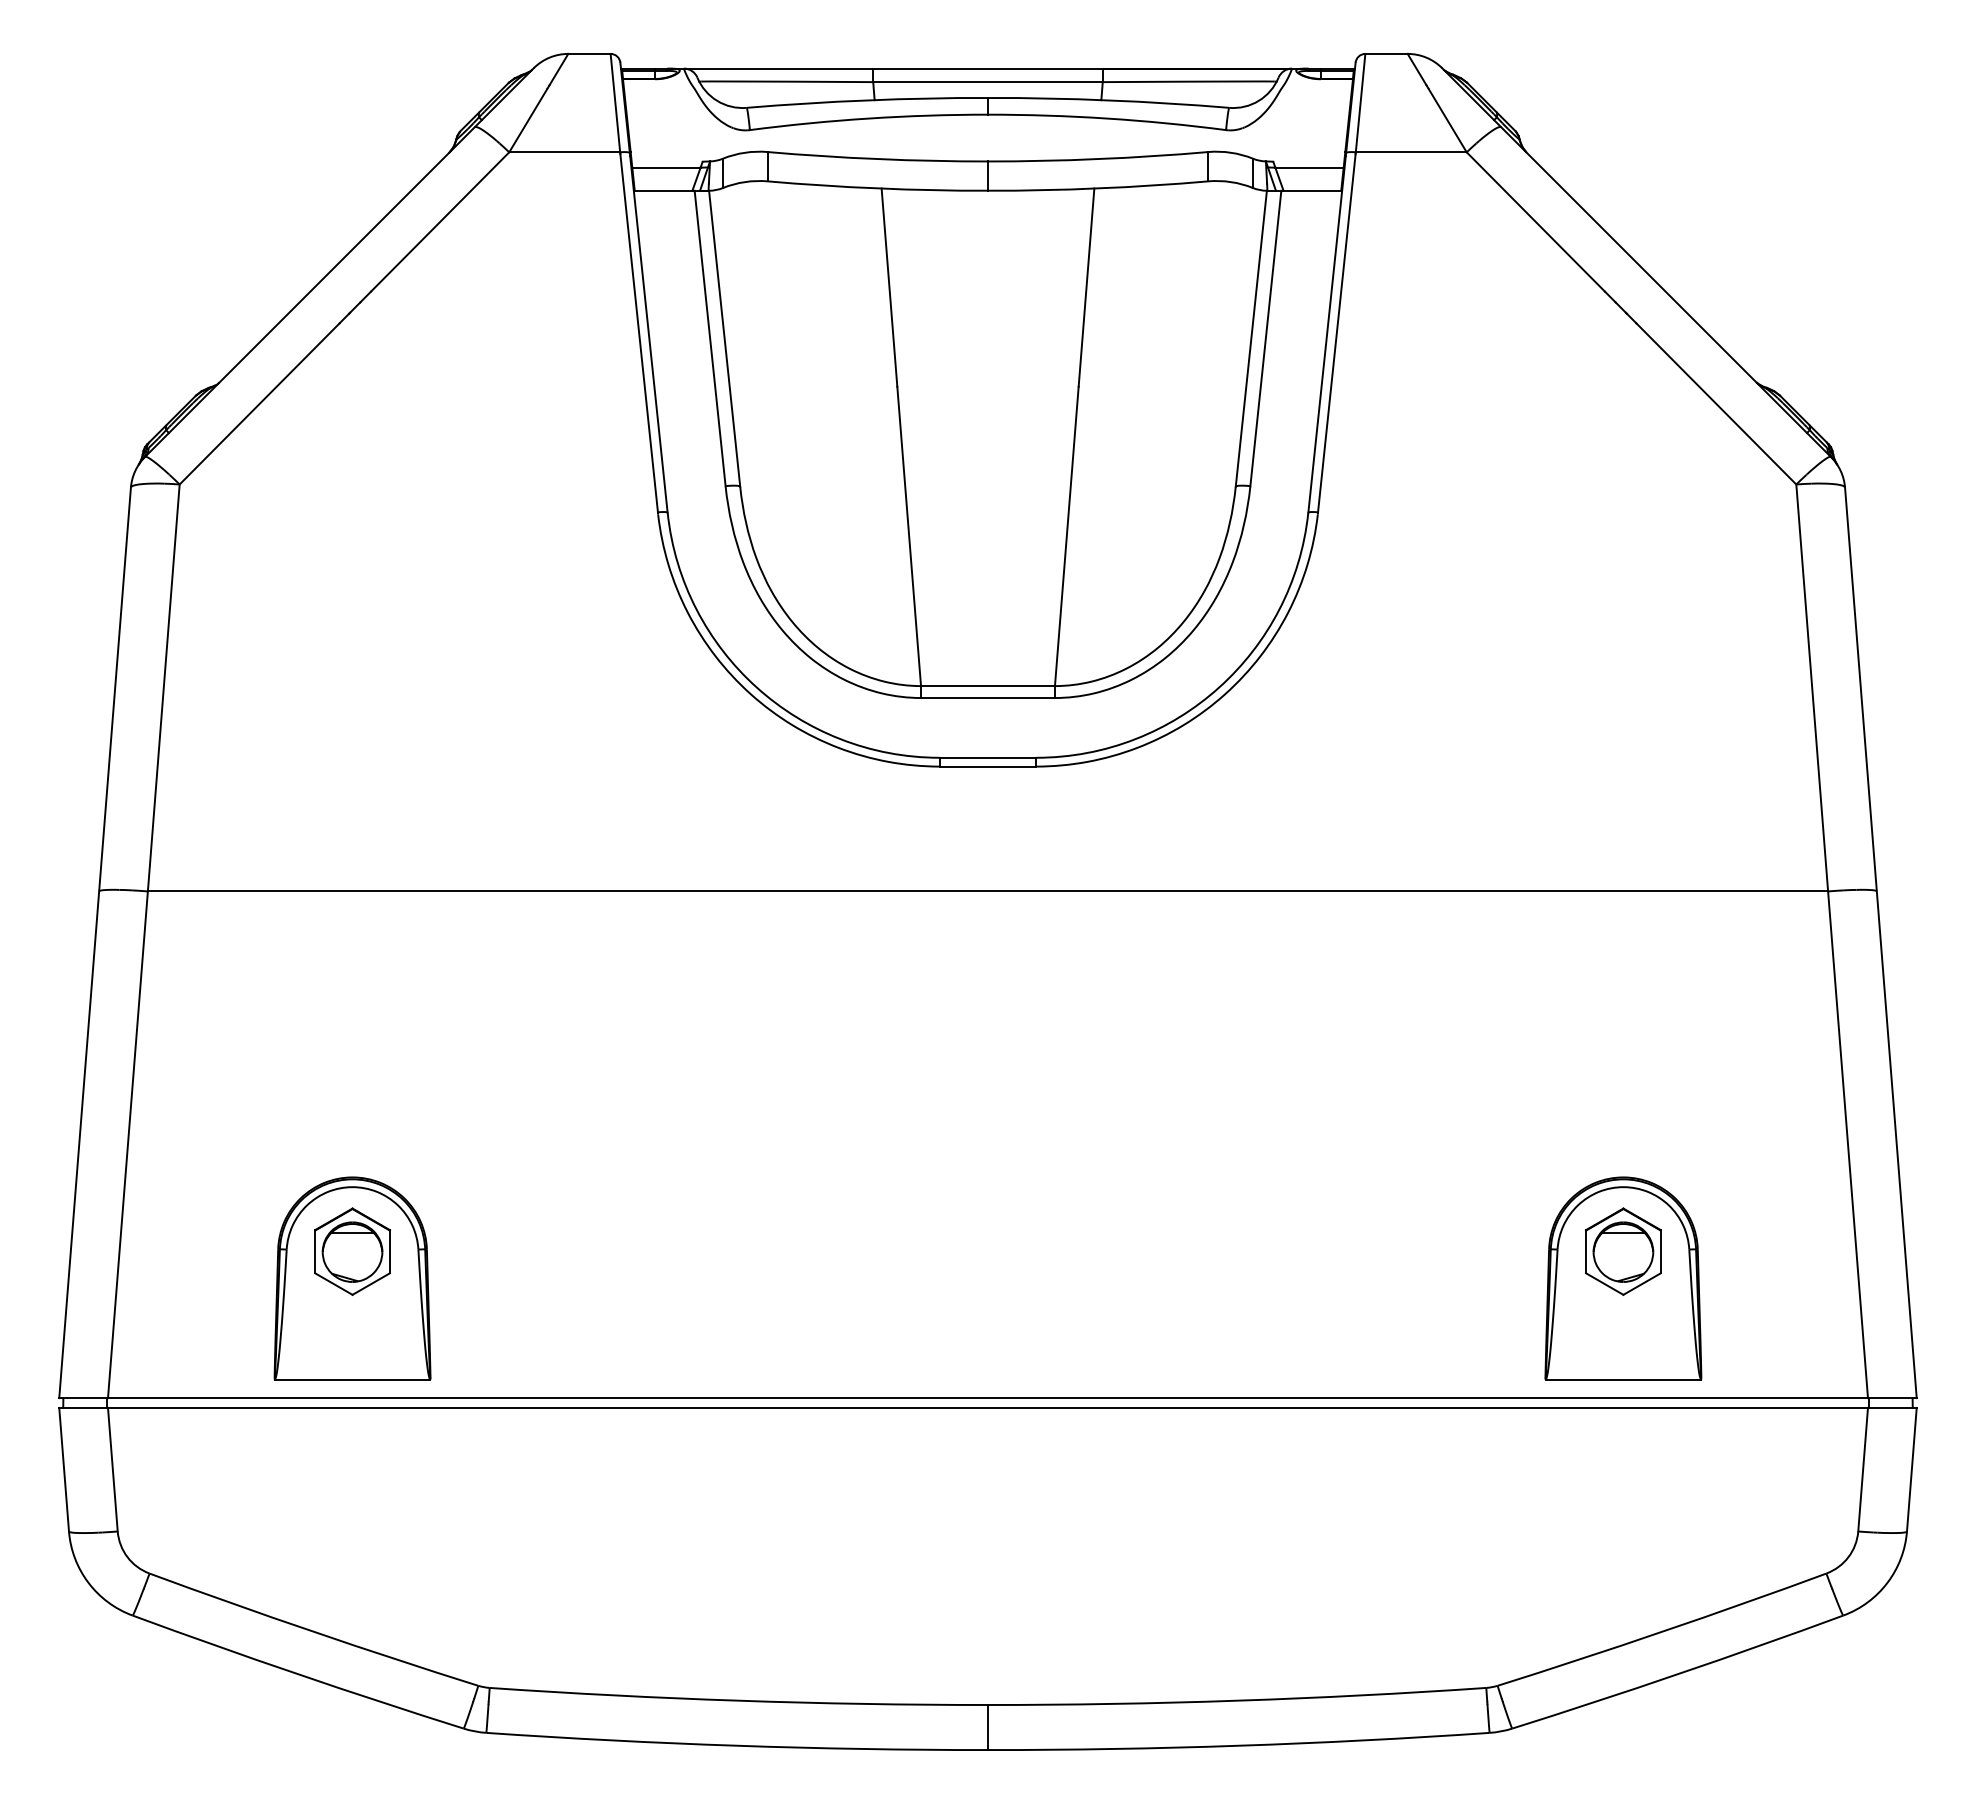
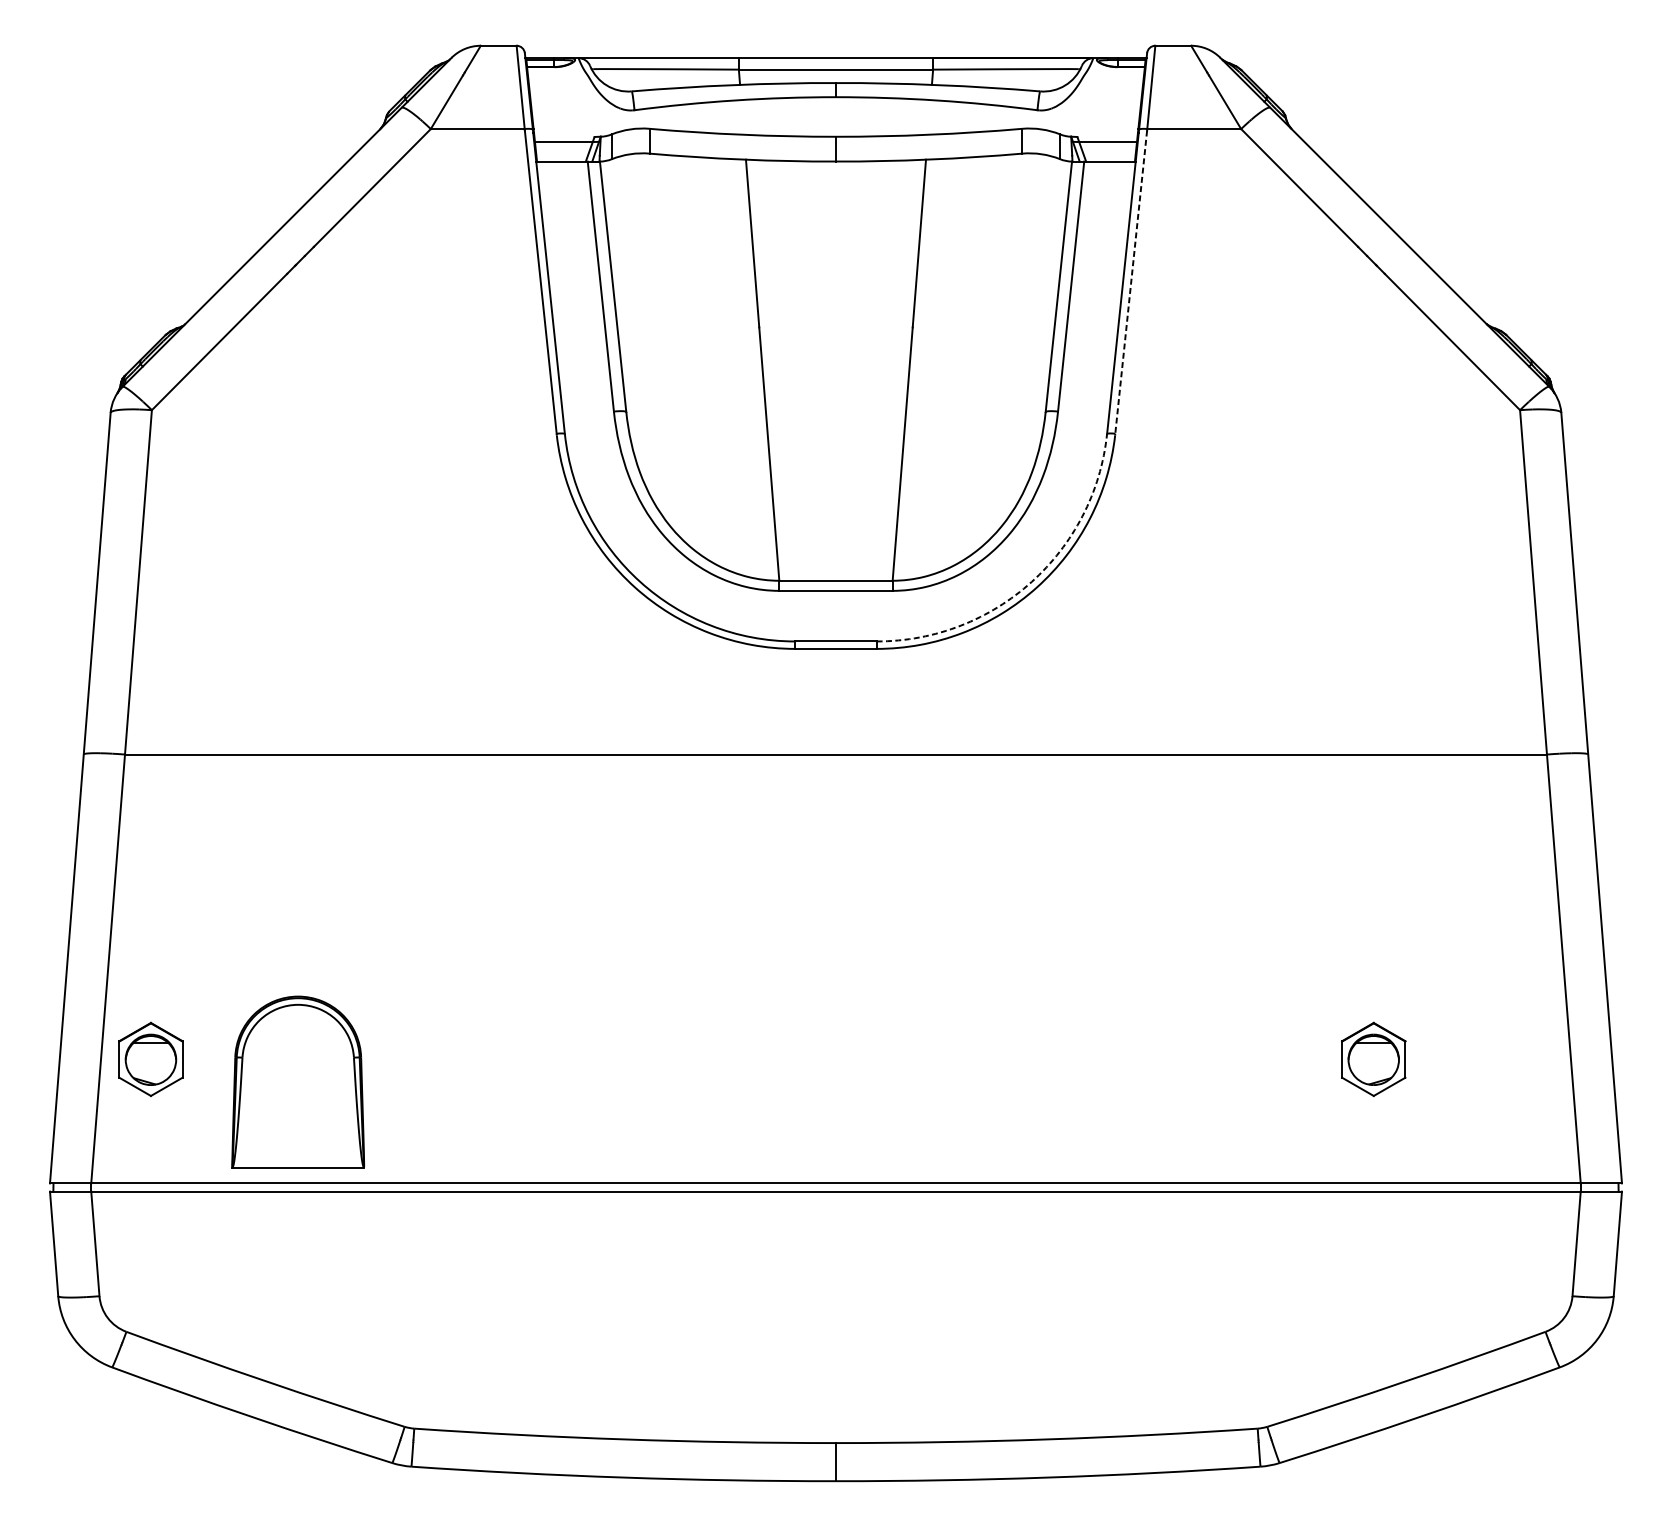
line: (1336, 333) -> (1130, 282), solid -> dashed
arc: (1219, 687) -> (1031, 581), solid -> dashed
part: (352, 1251) -> (150, 1059), moved
part: (1623, 1278) -> (1373, 1082), removed

